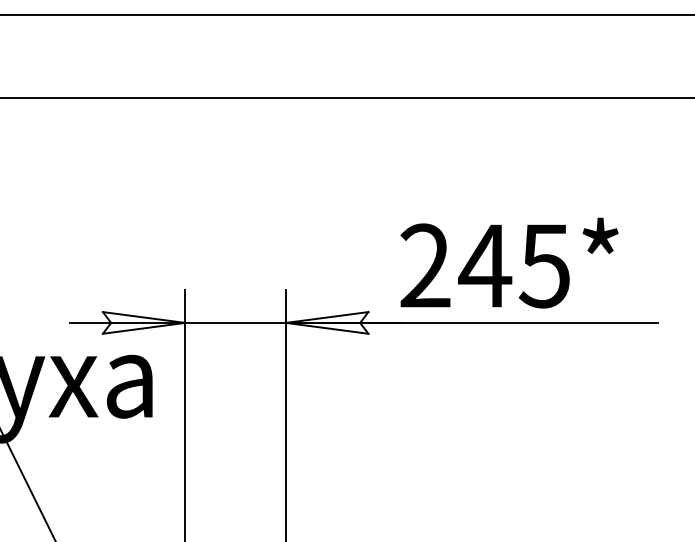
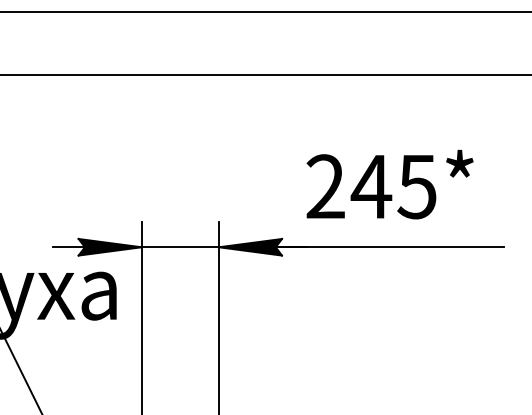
text: (509, 262) -> (390, 184), moved
fill: (143, 322) -> (109, 246), added
fill: (327, 322) -> (250, 246), added

